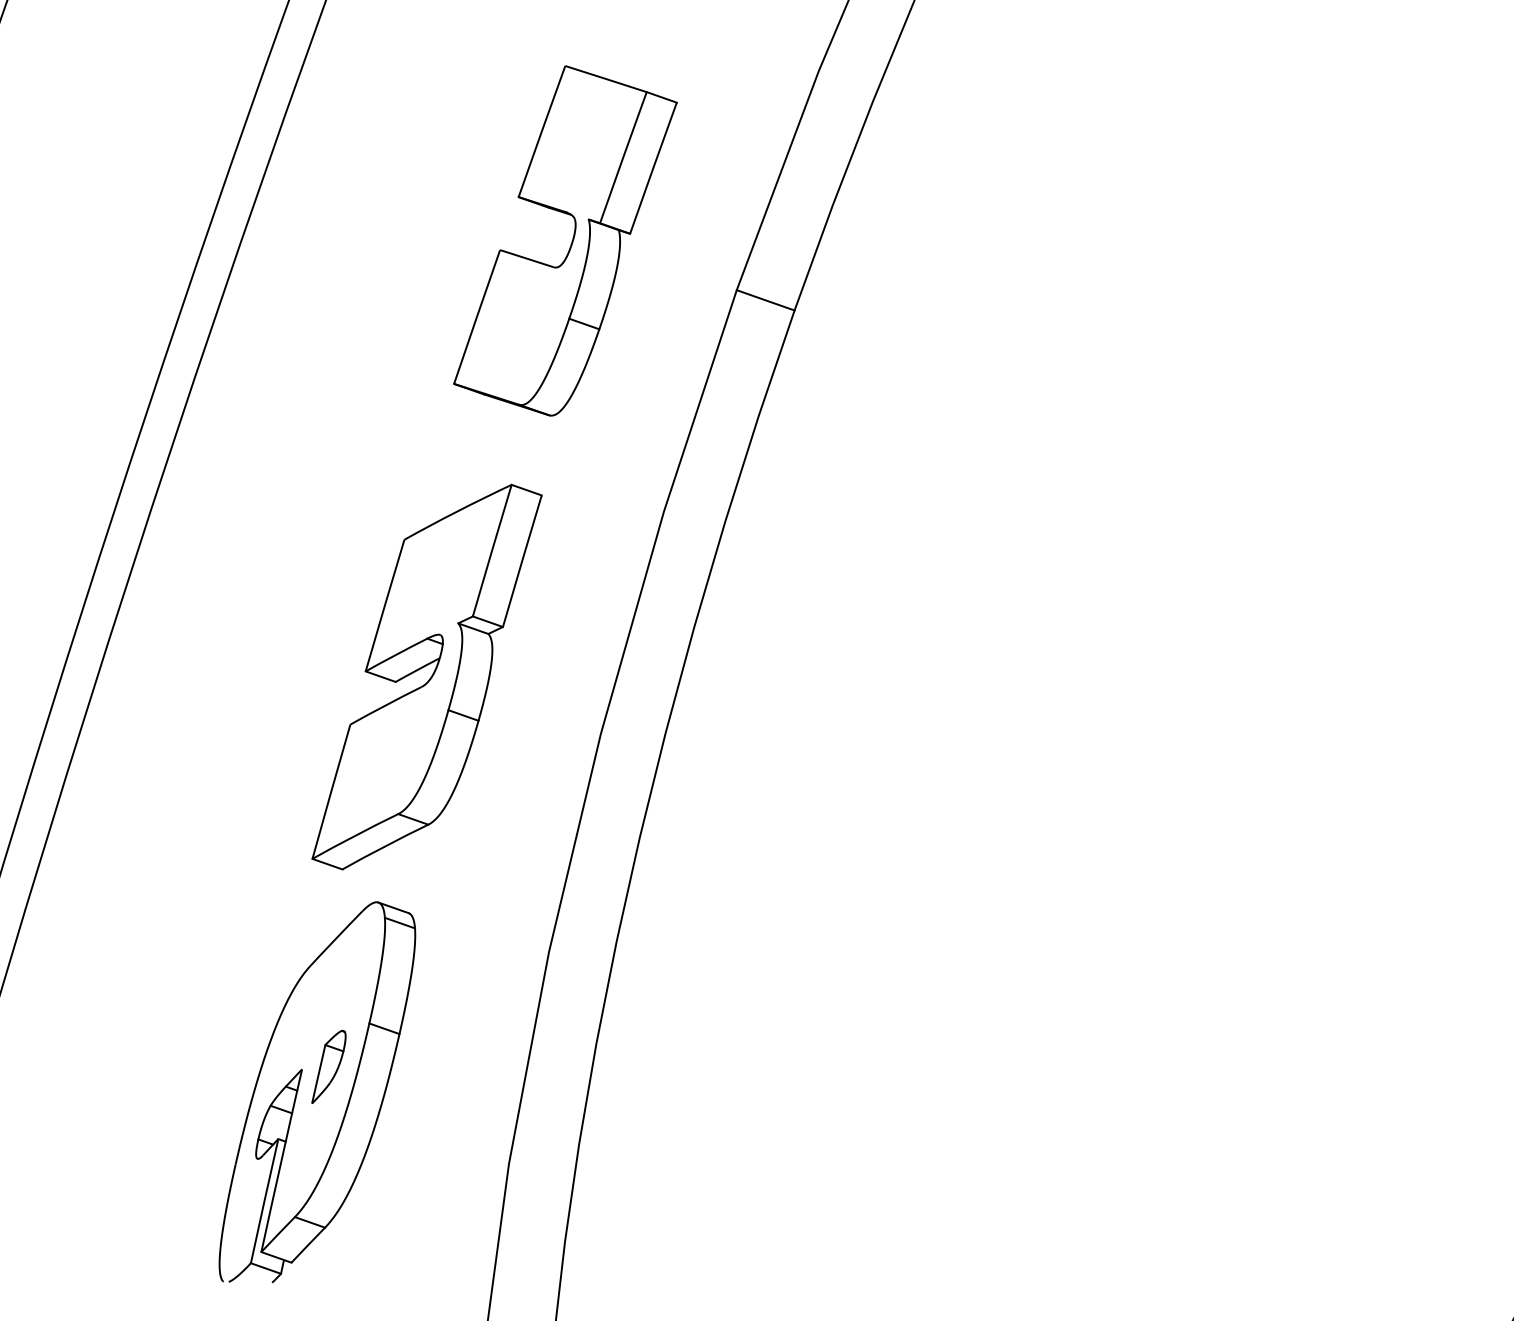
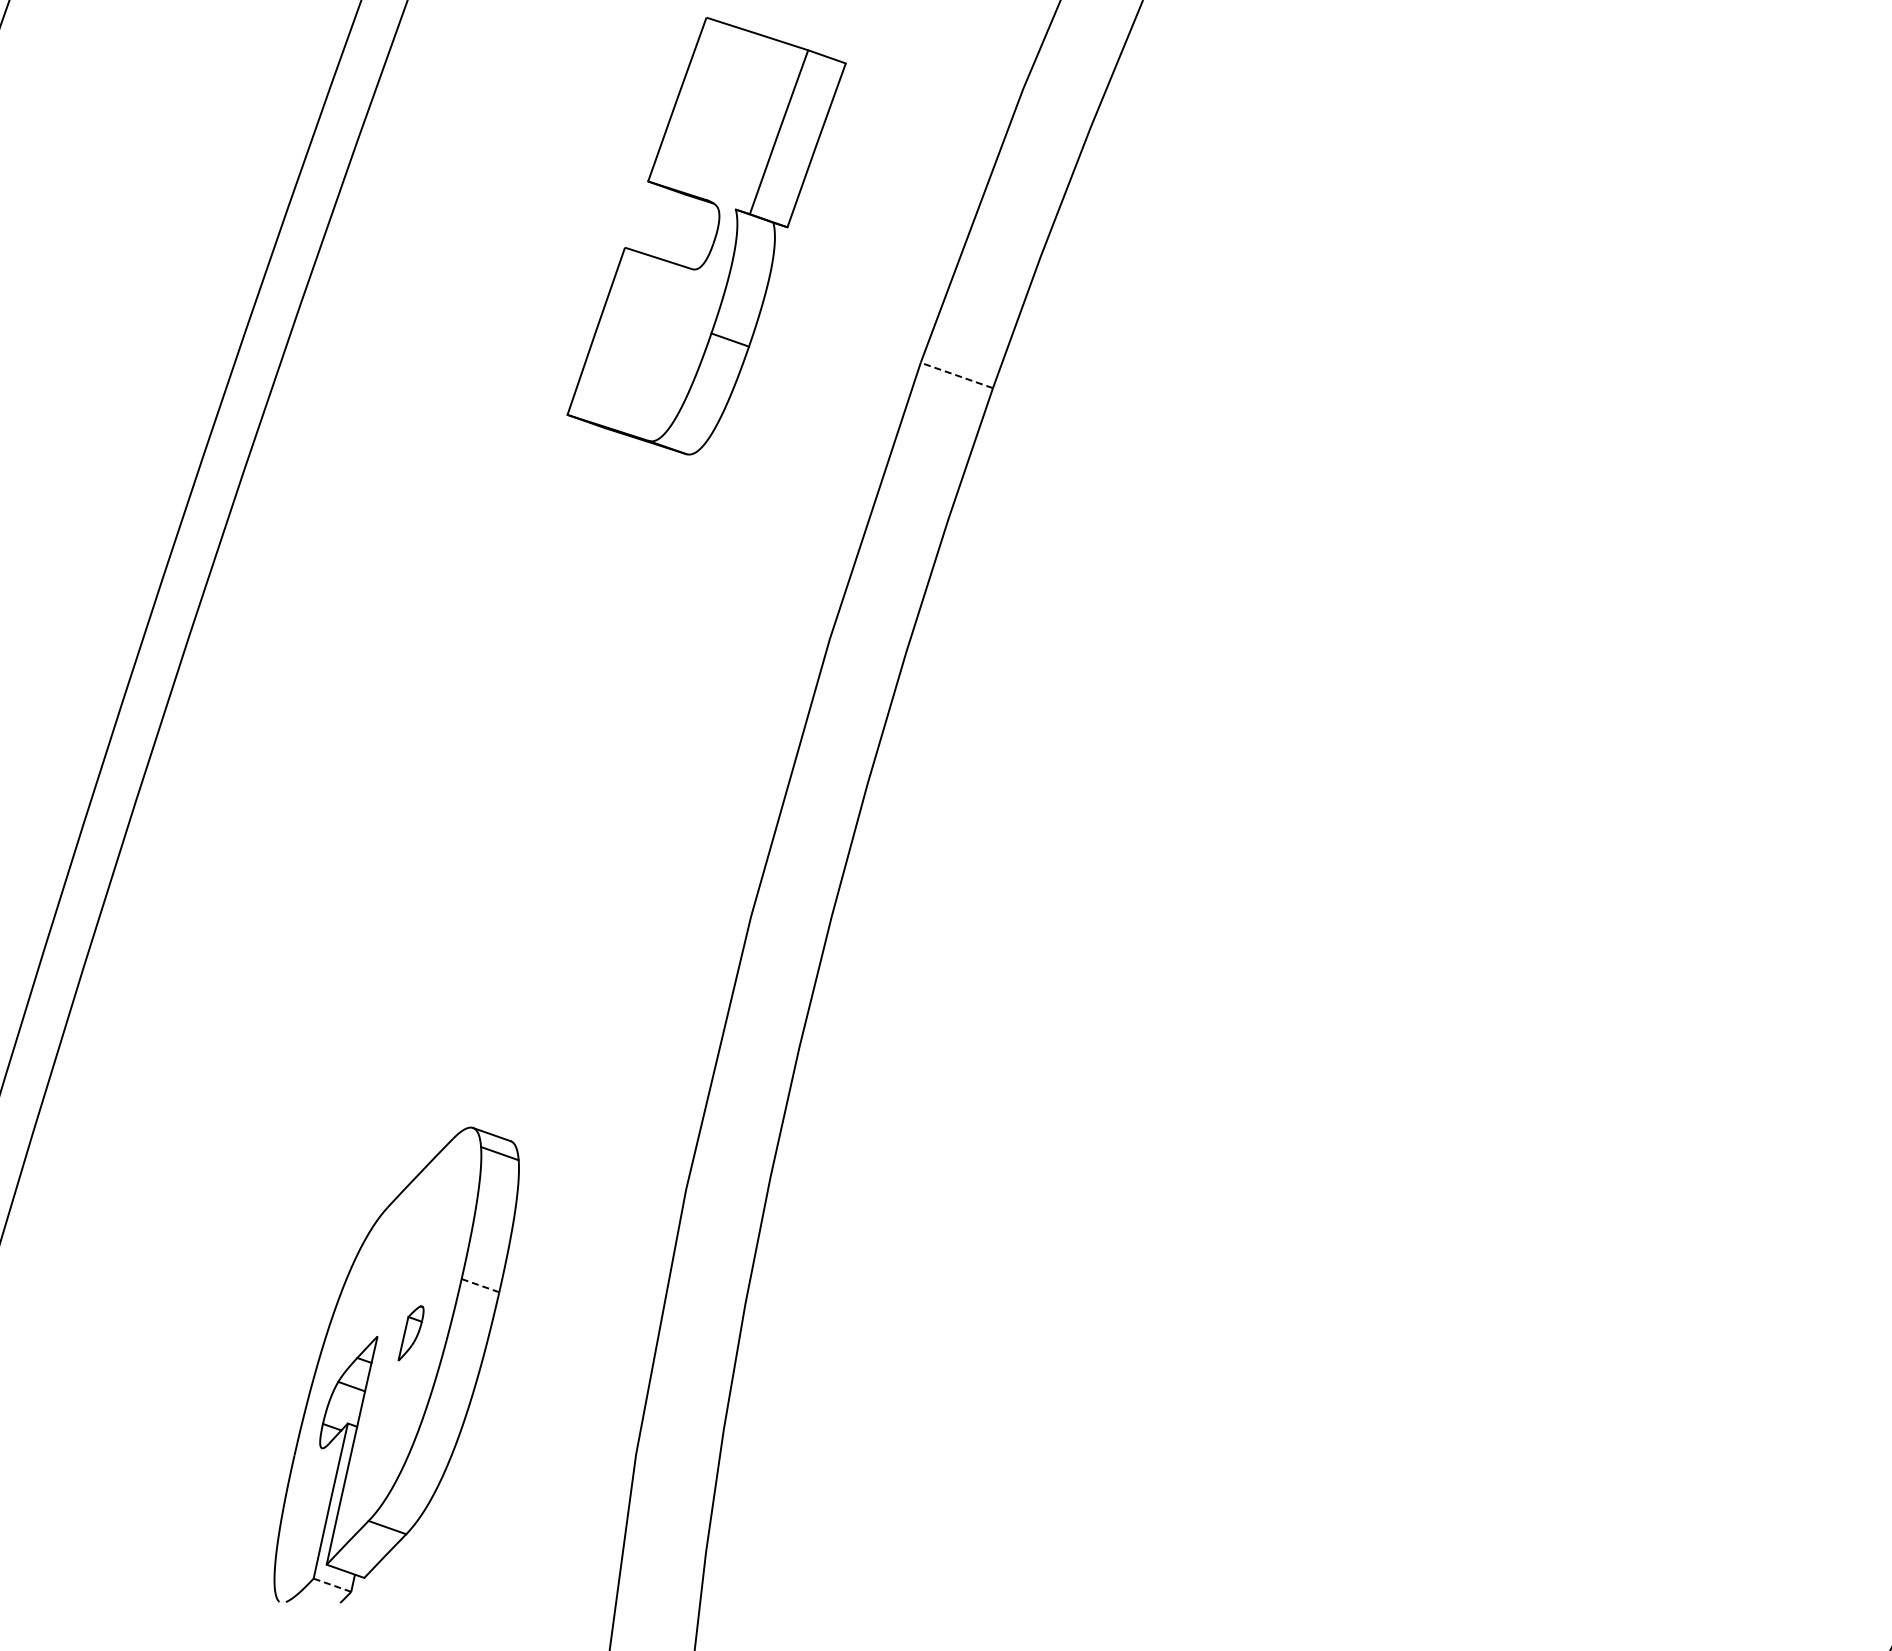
part: (570, 243) -> (713, 239), moved
line: (765, 300) -> (956, 375), solid -> dashed
part: (426, 677) -> (533, 846), removed
line: (384, 1028) -> (480, 1285), solid -> dashed
part: (328, 1067) -> (410, 1333), size x0.6
line: (266, 1268) -> (332, 1585), solid -> dashed

